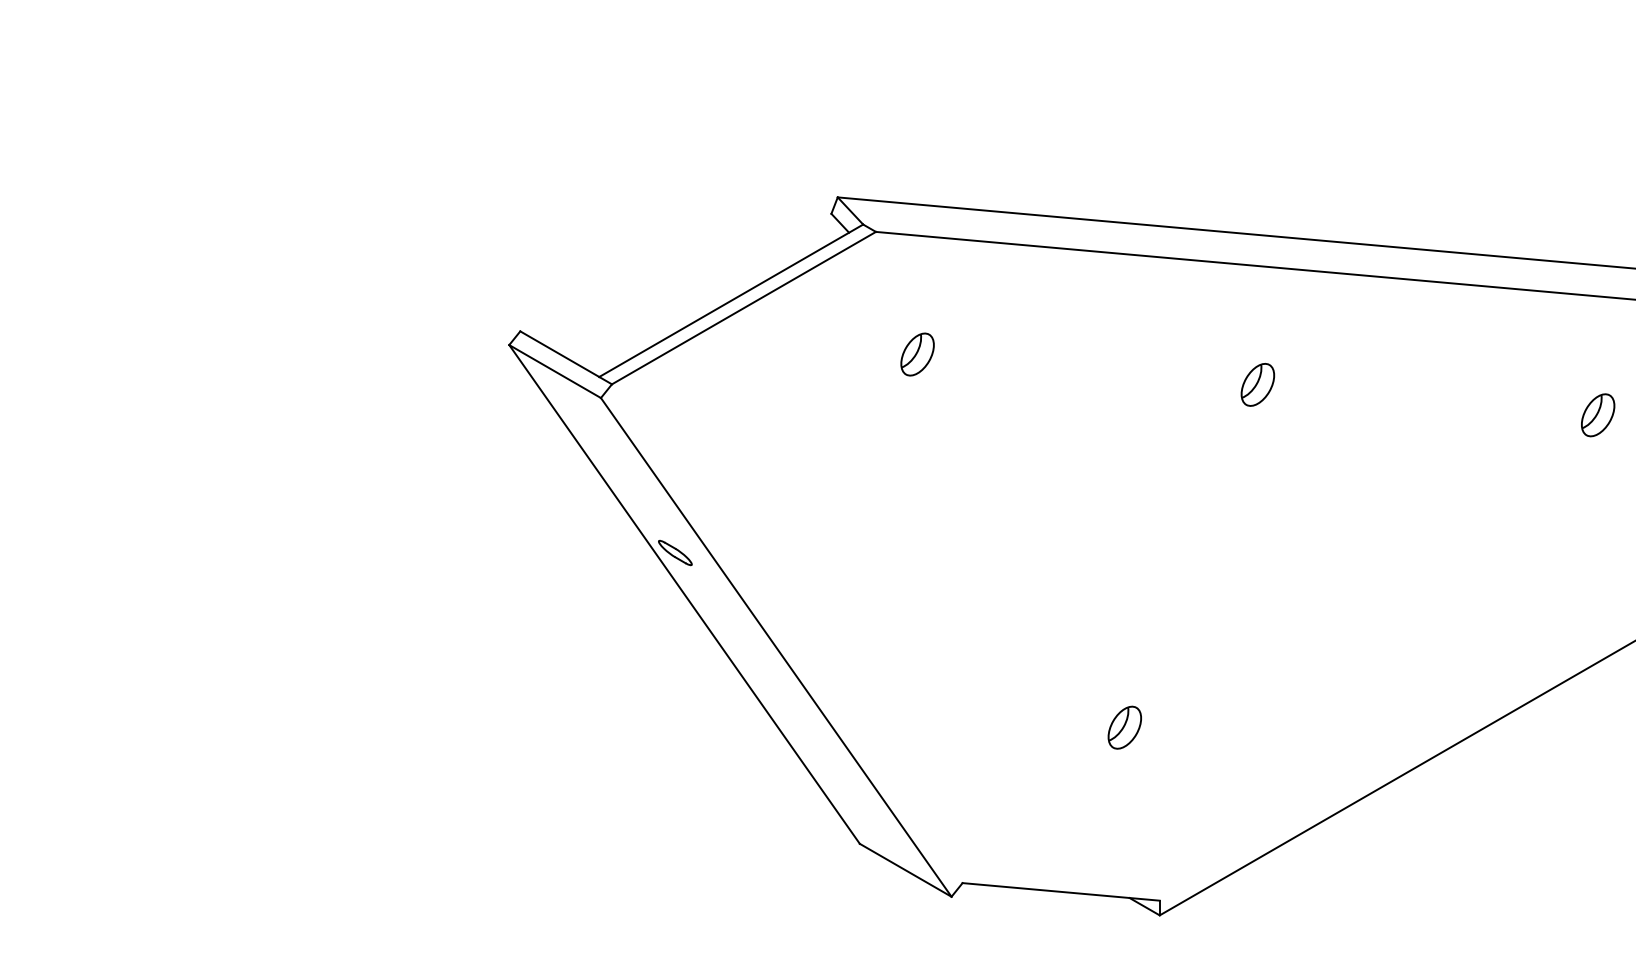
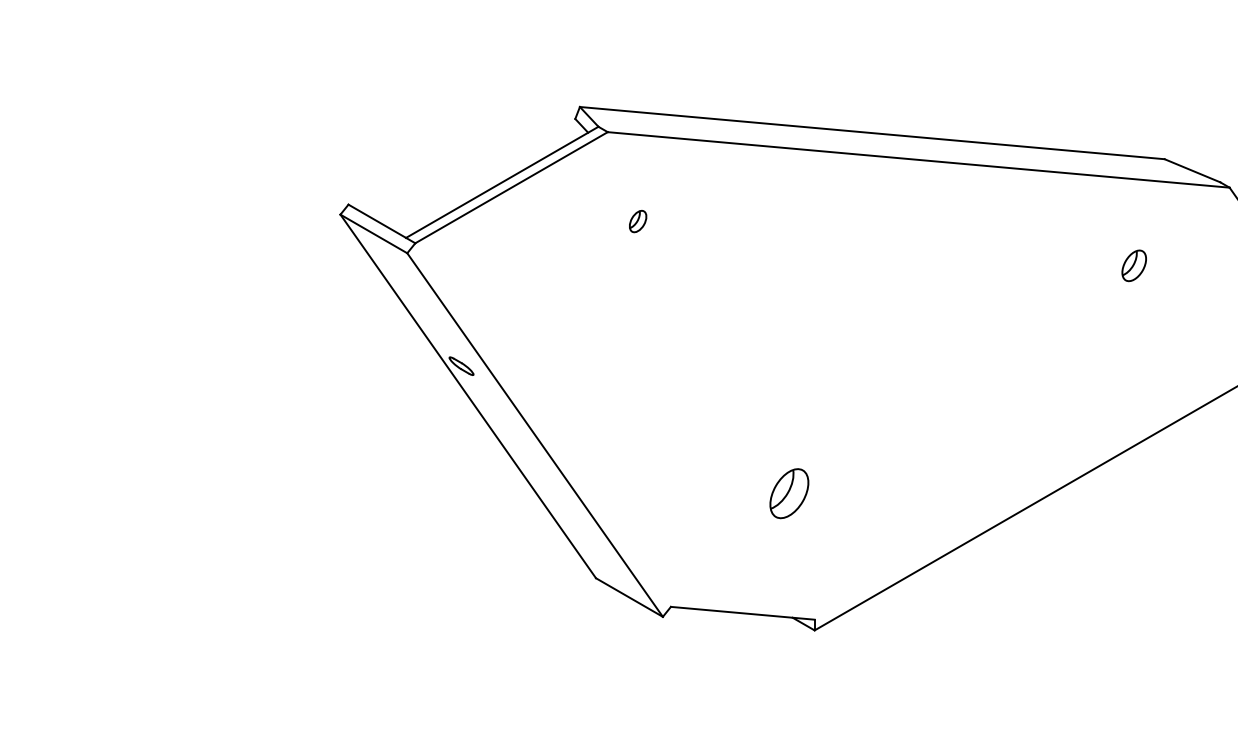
part: (916, 354) -> (637, 221), size x0.7
part: (1256, 384) -> (885, 243), removed
part: (1123, 727) -> (788, 493), size x1.6

